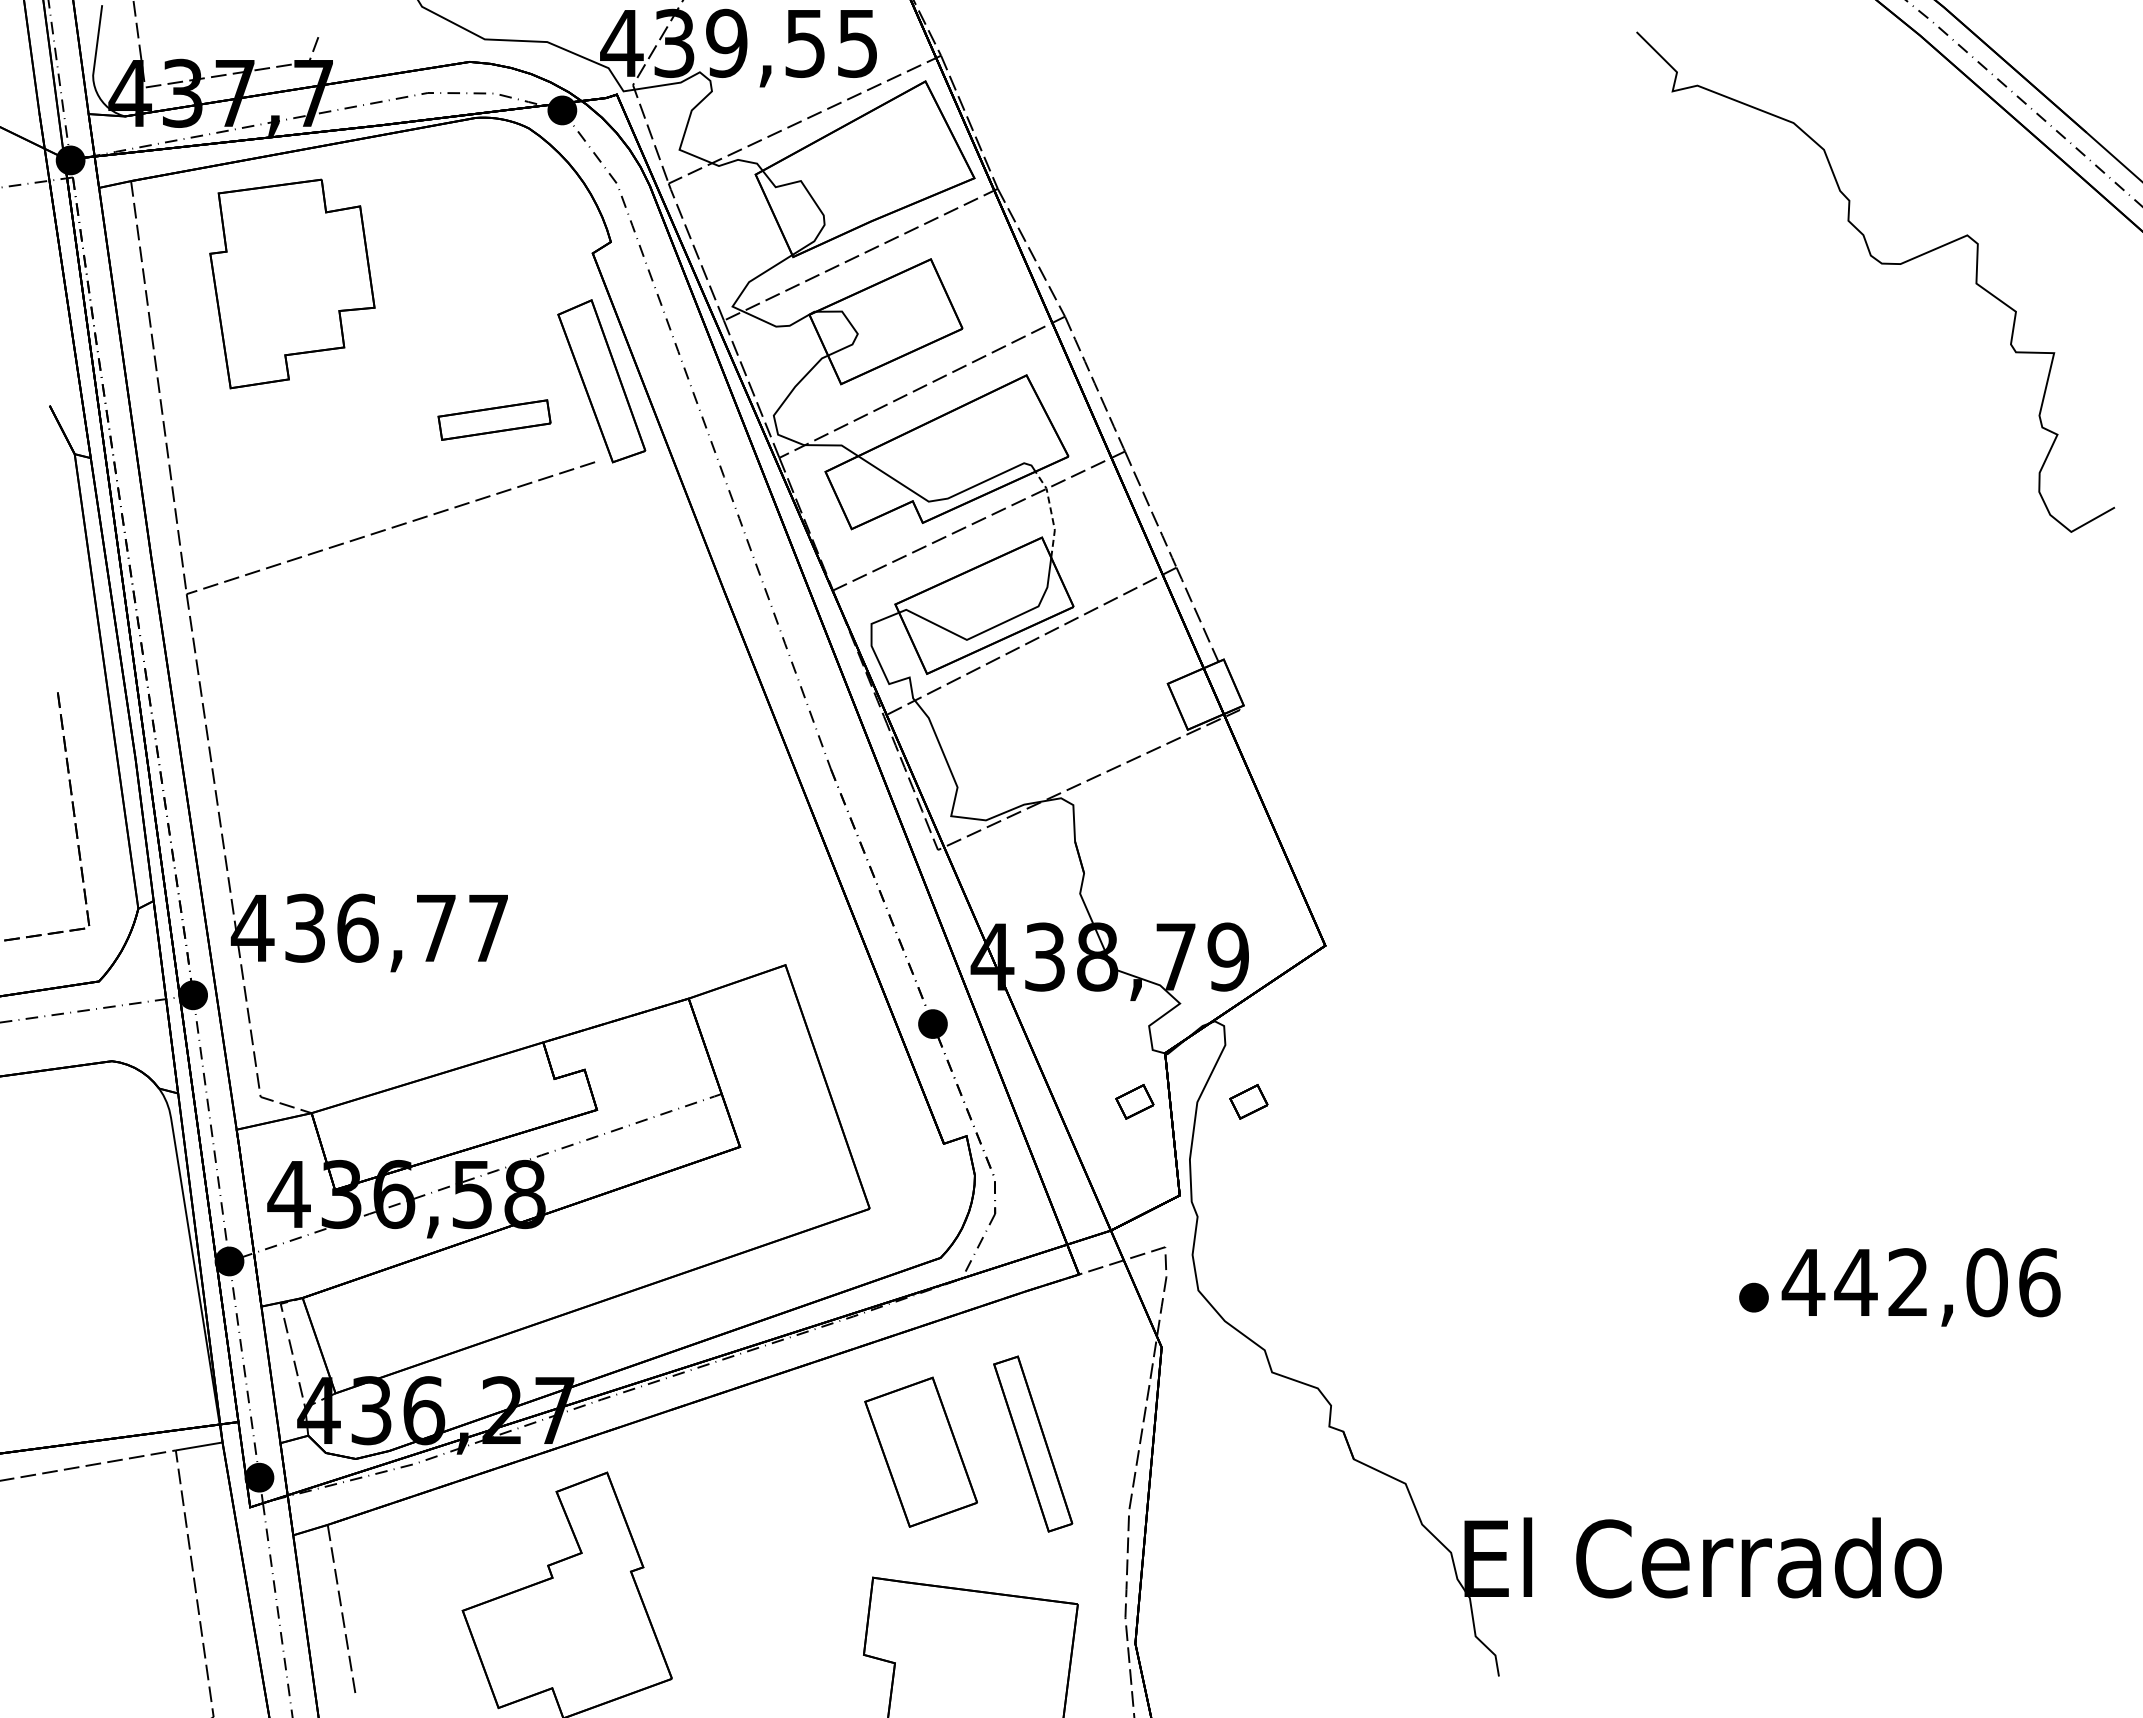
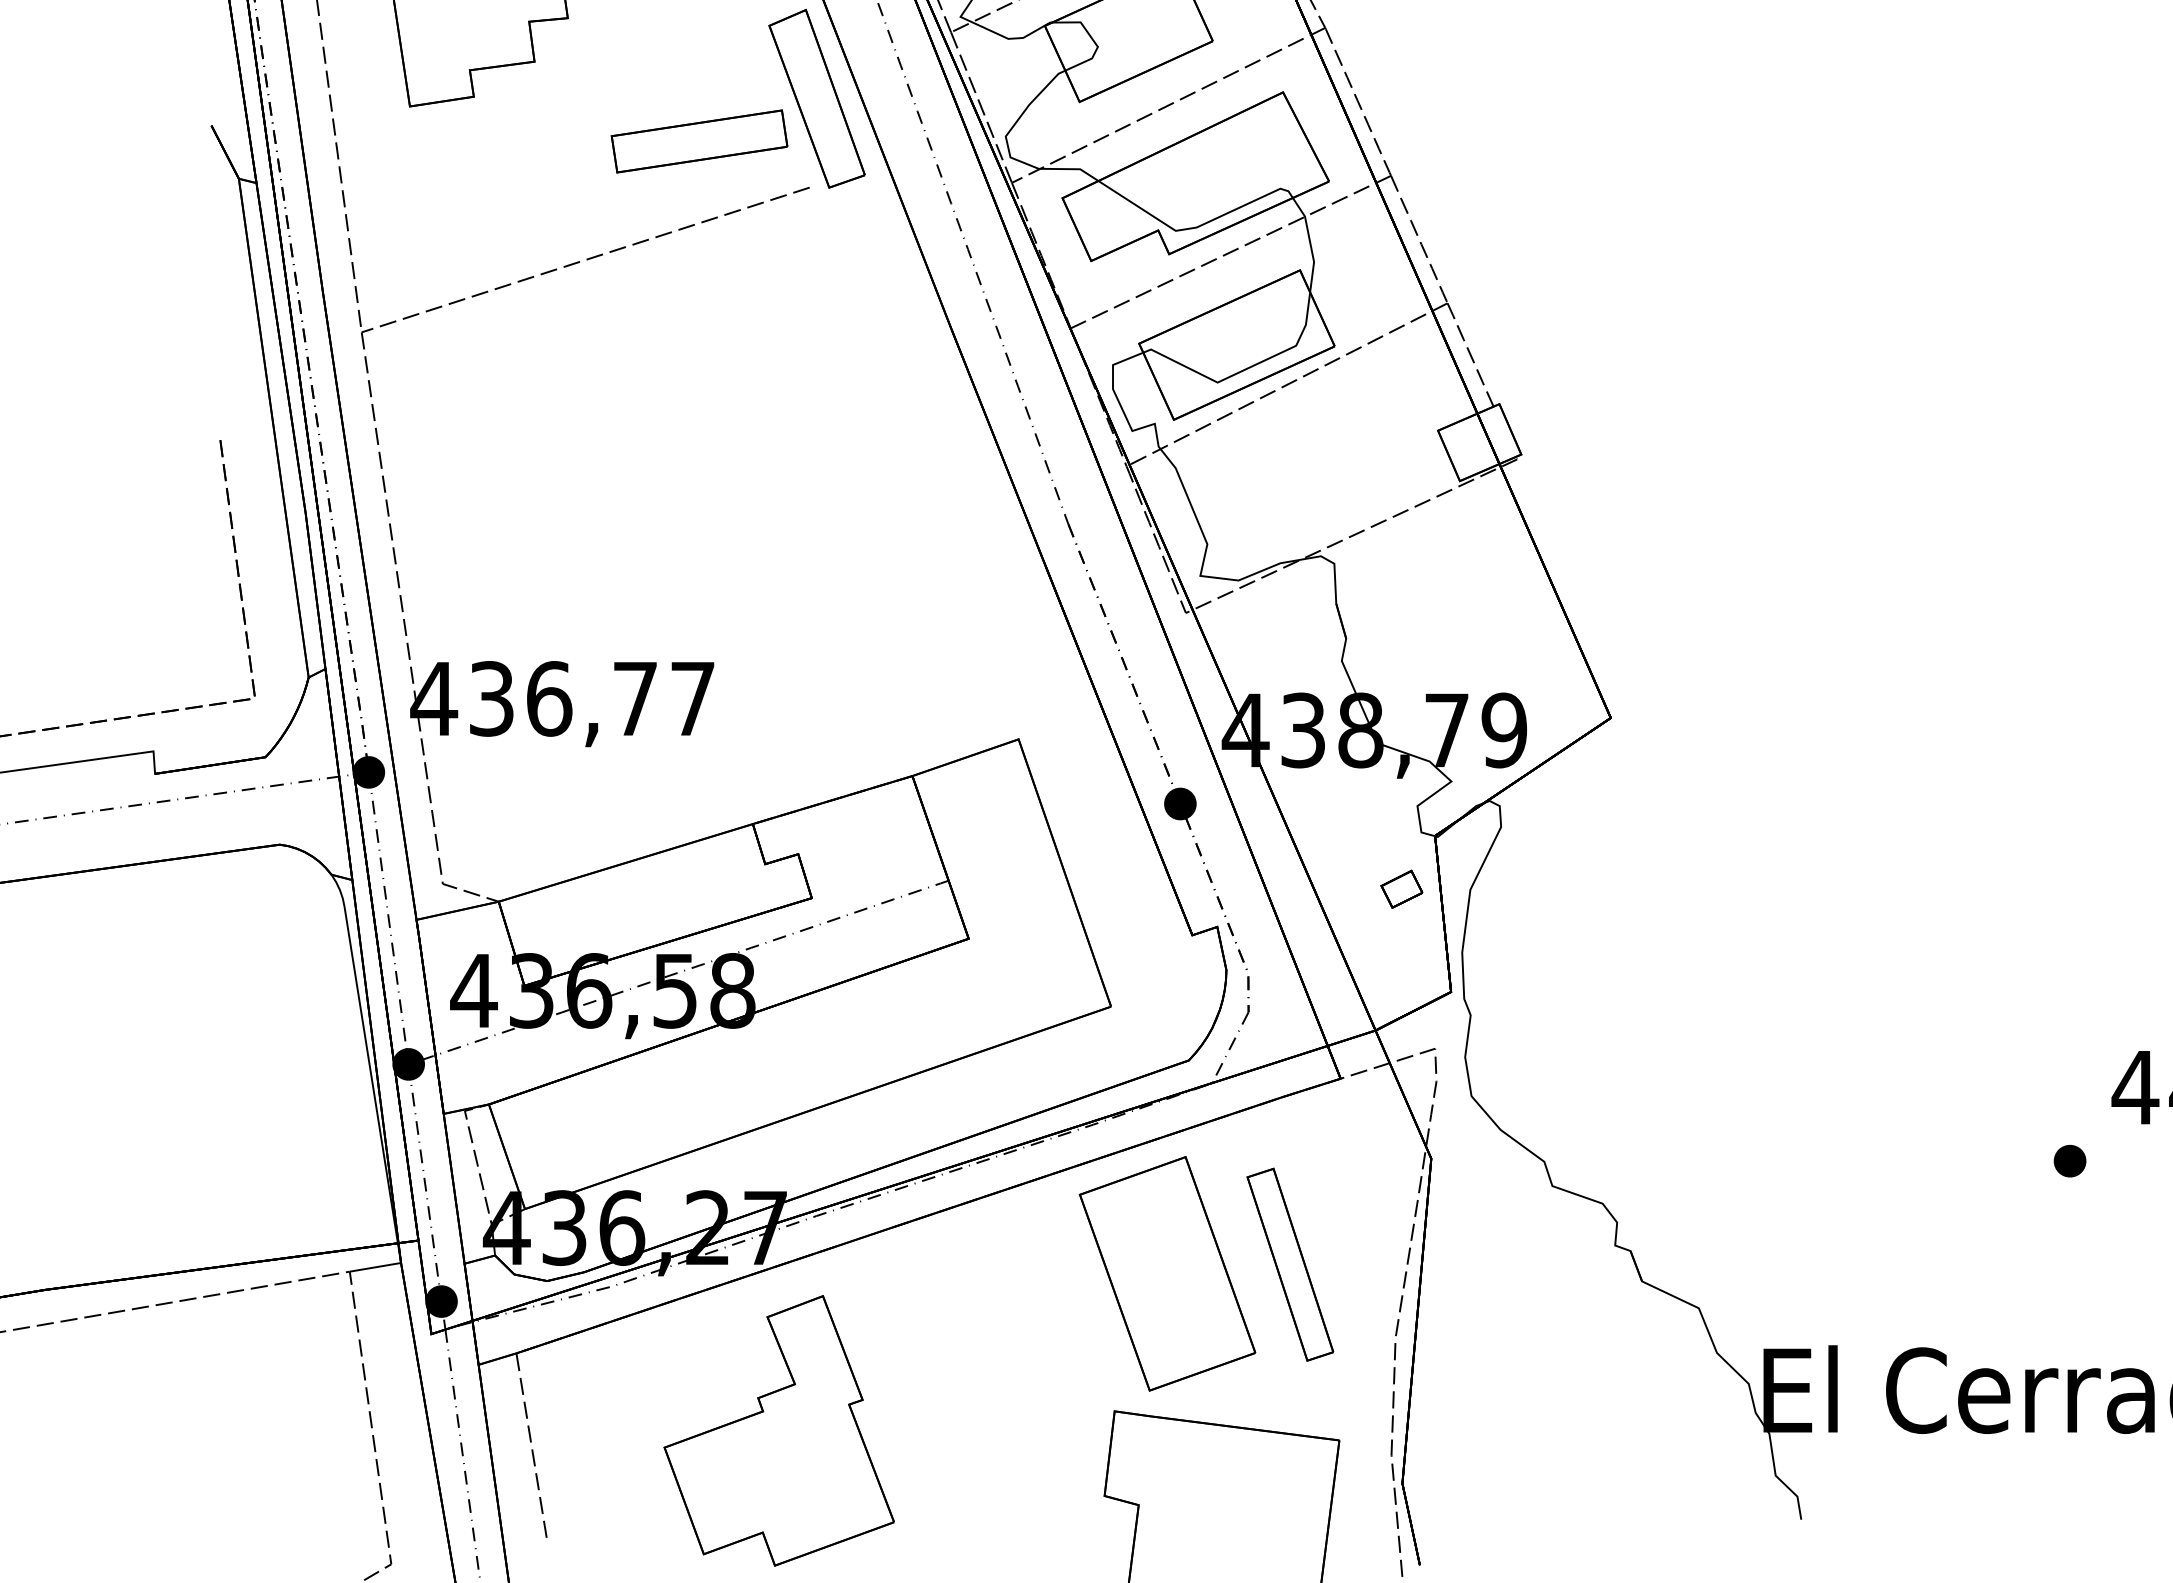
part: (494, 419) -> (699, 140), size x1.43
line: (1051, 512) -> (1310, 242), dashed -> solid
part: (1248, 1101) -> (1526, 888), removed
part: (1753, 1297) -> (2069, 1160), moved
part: (920, 1451) -> (1166, 1272), size x1.43

